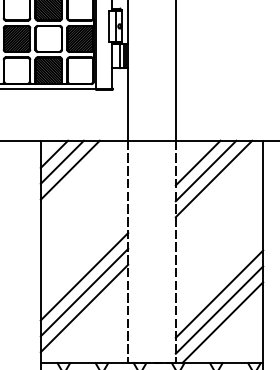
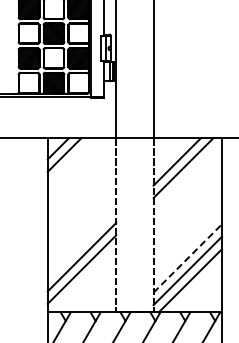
line: (197, 162) -> (170, 155), removed
line: (69, 170) -> (70, 161), removed
line: (83, 276) -> (81, 244), removed
line: (220, 294) -> (188, 258), solid -> dashed

